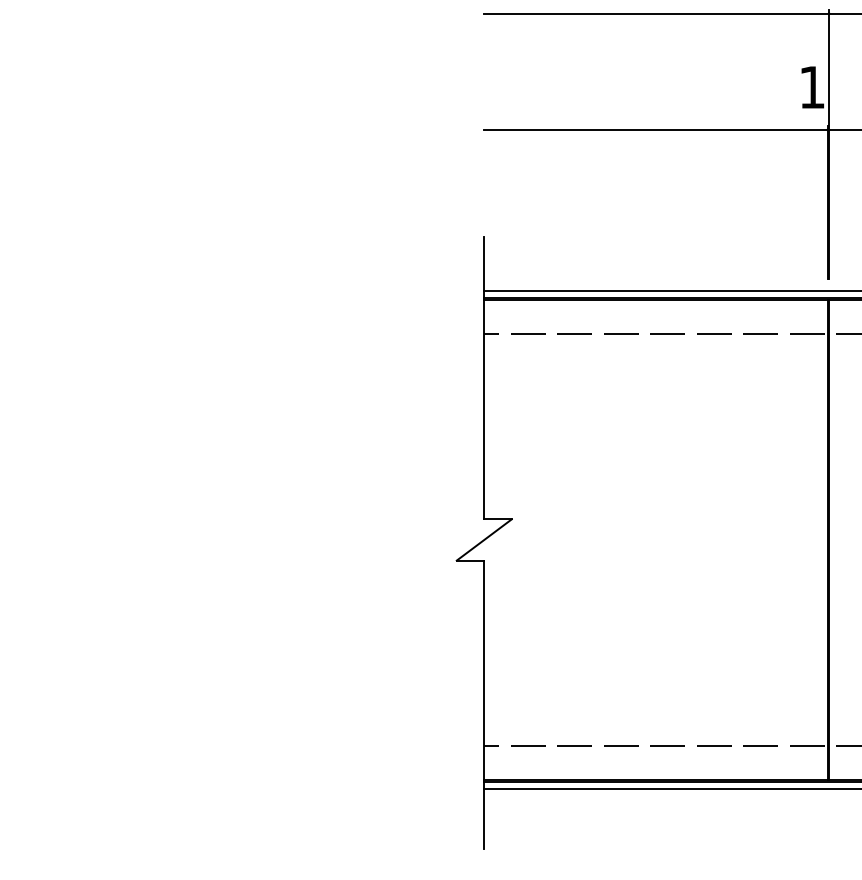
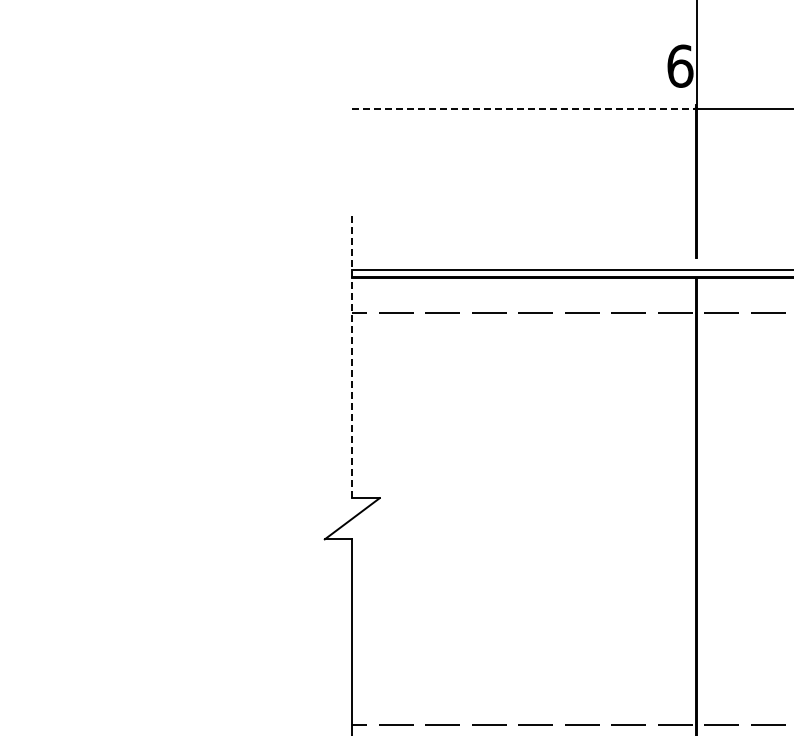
text: (812, 87) -> (680, 66), 1 -> 6
line: (655, 129) -> (523, 108), solid -> dashed
line: (484, 377) -> (352, 356), solid -> dashed

